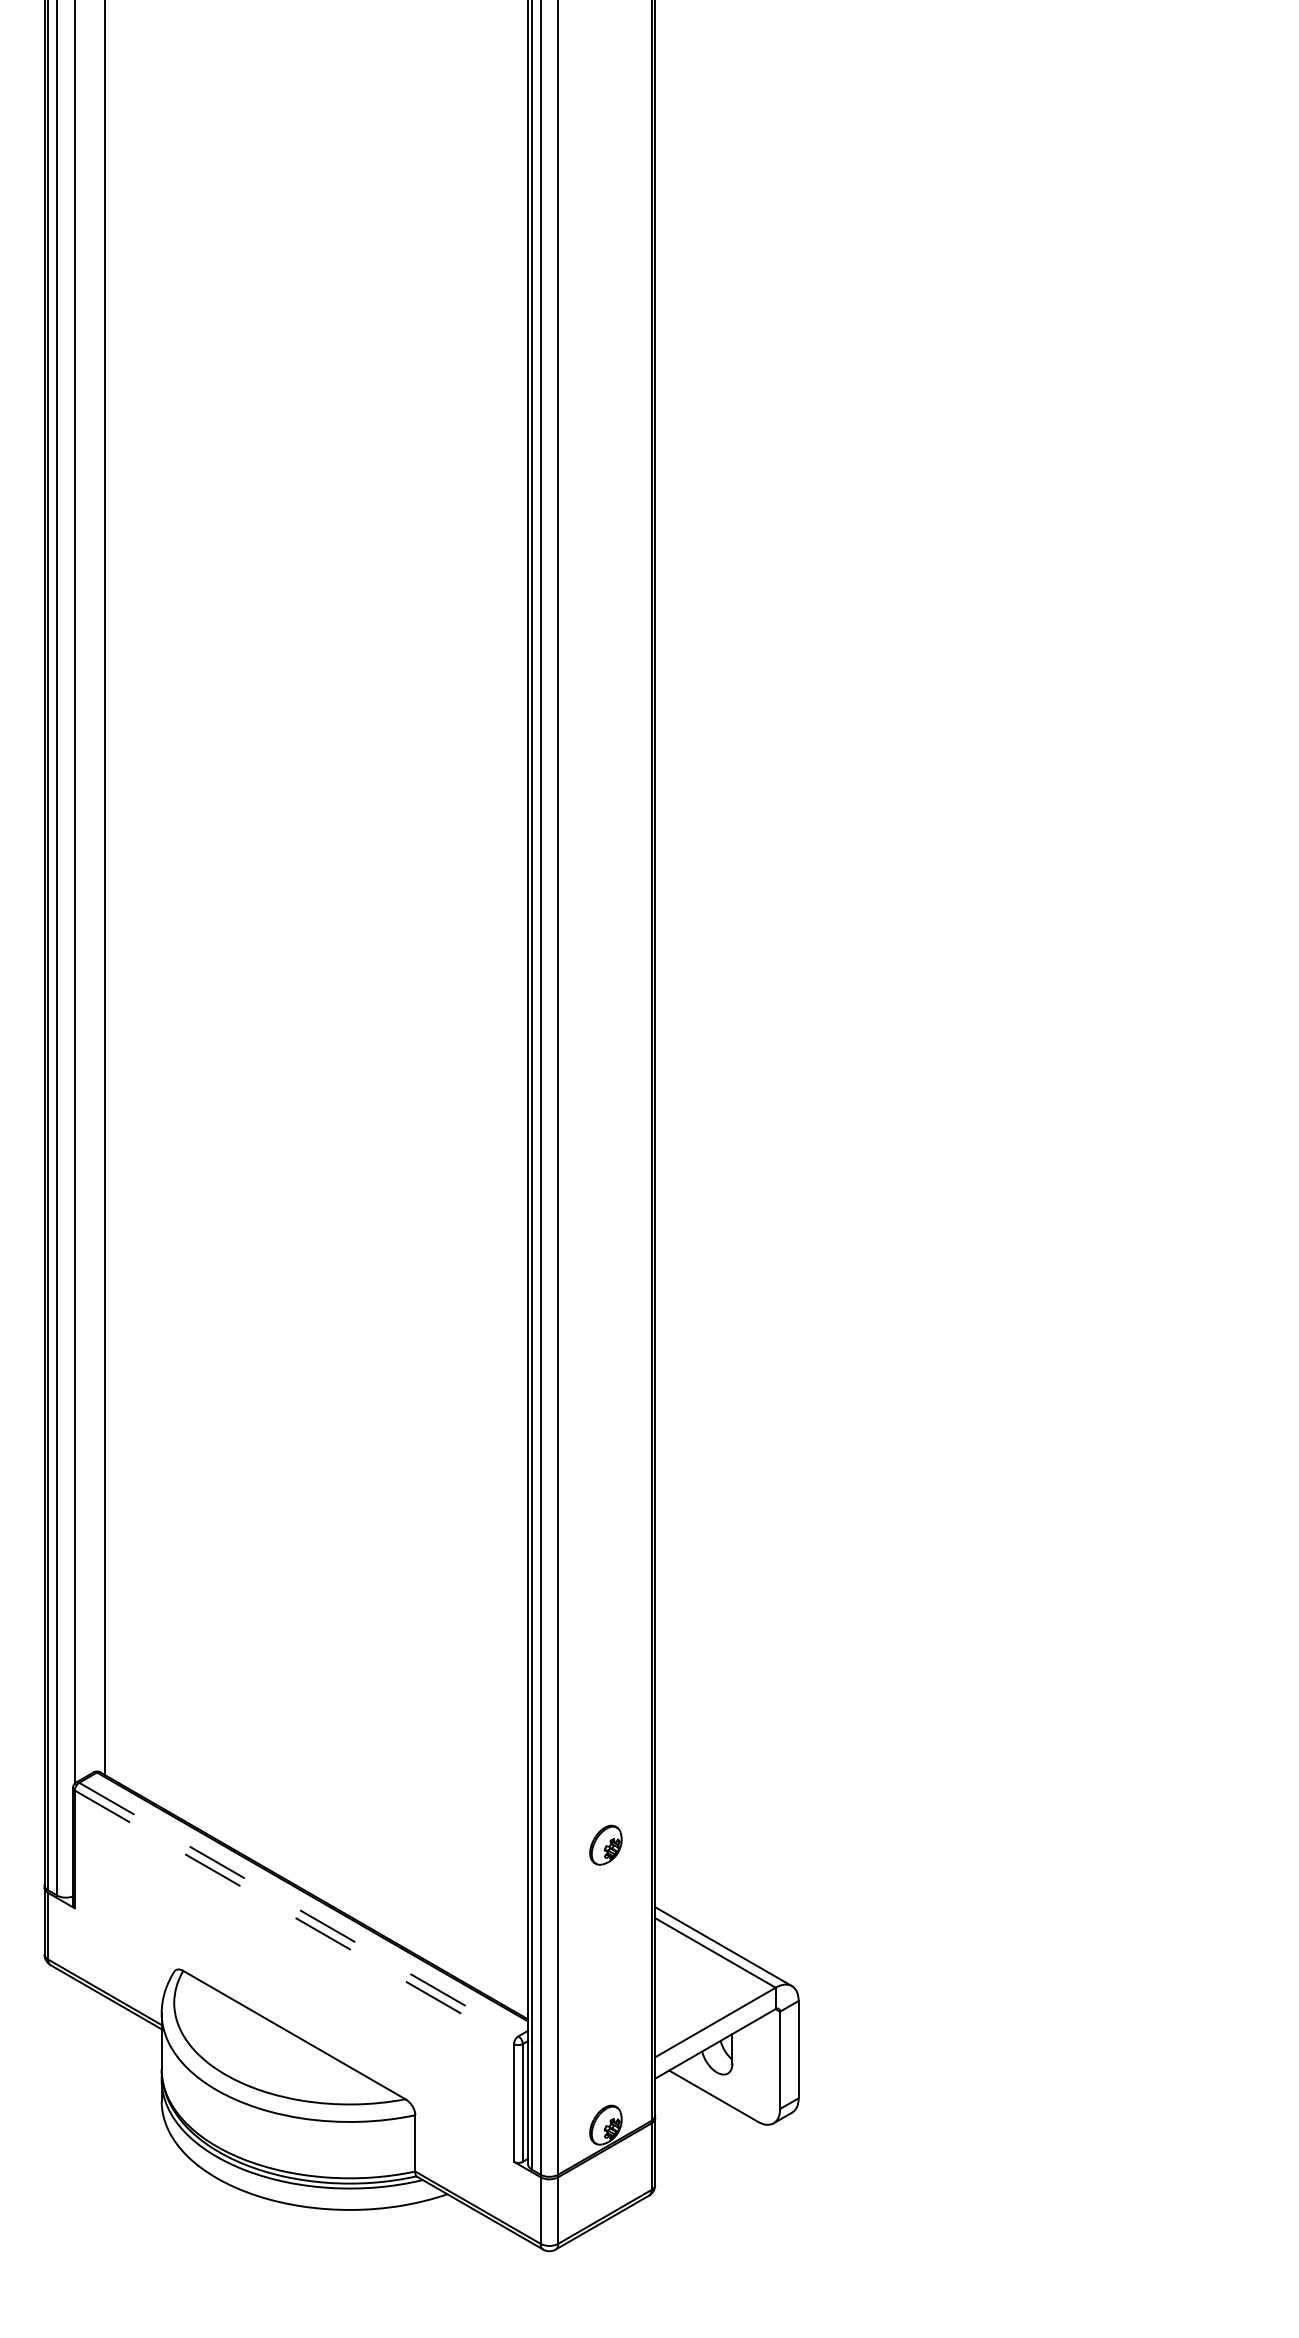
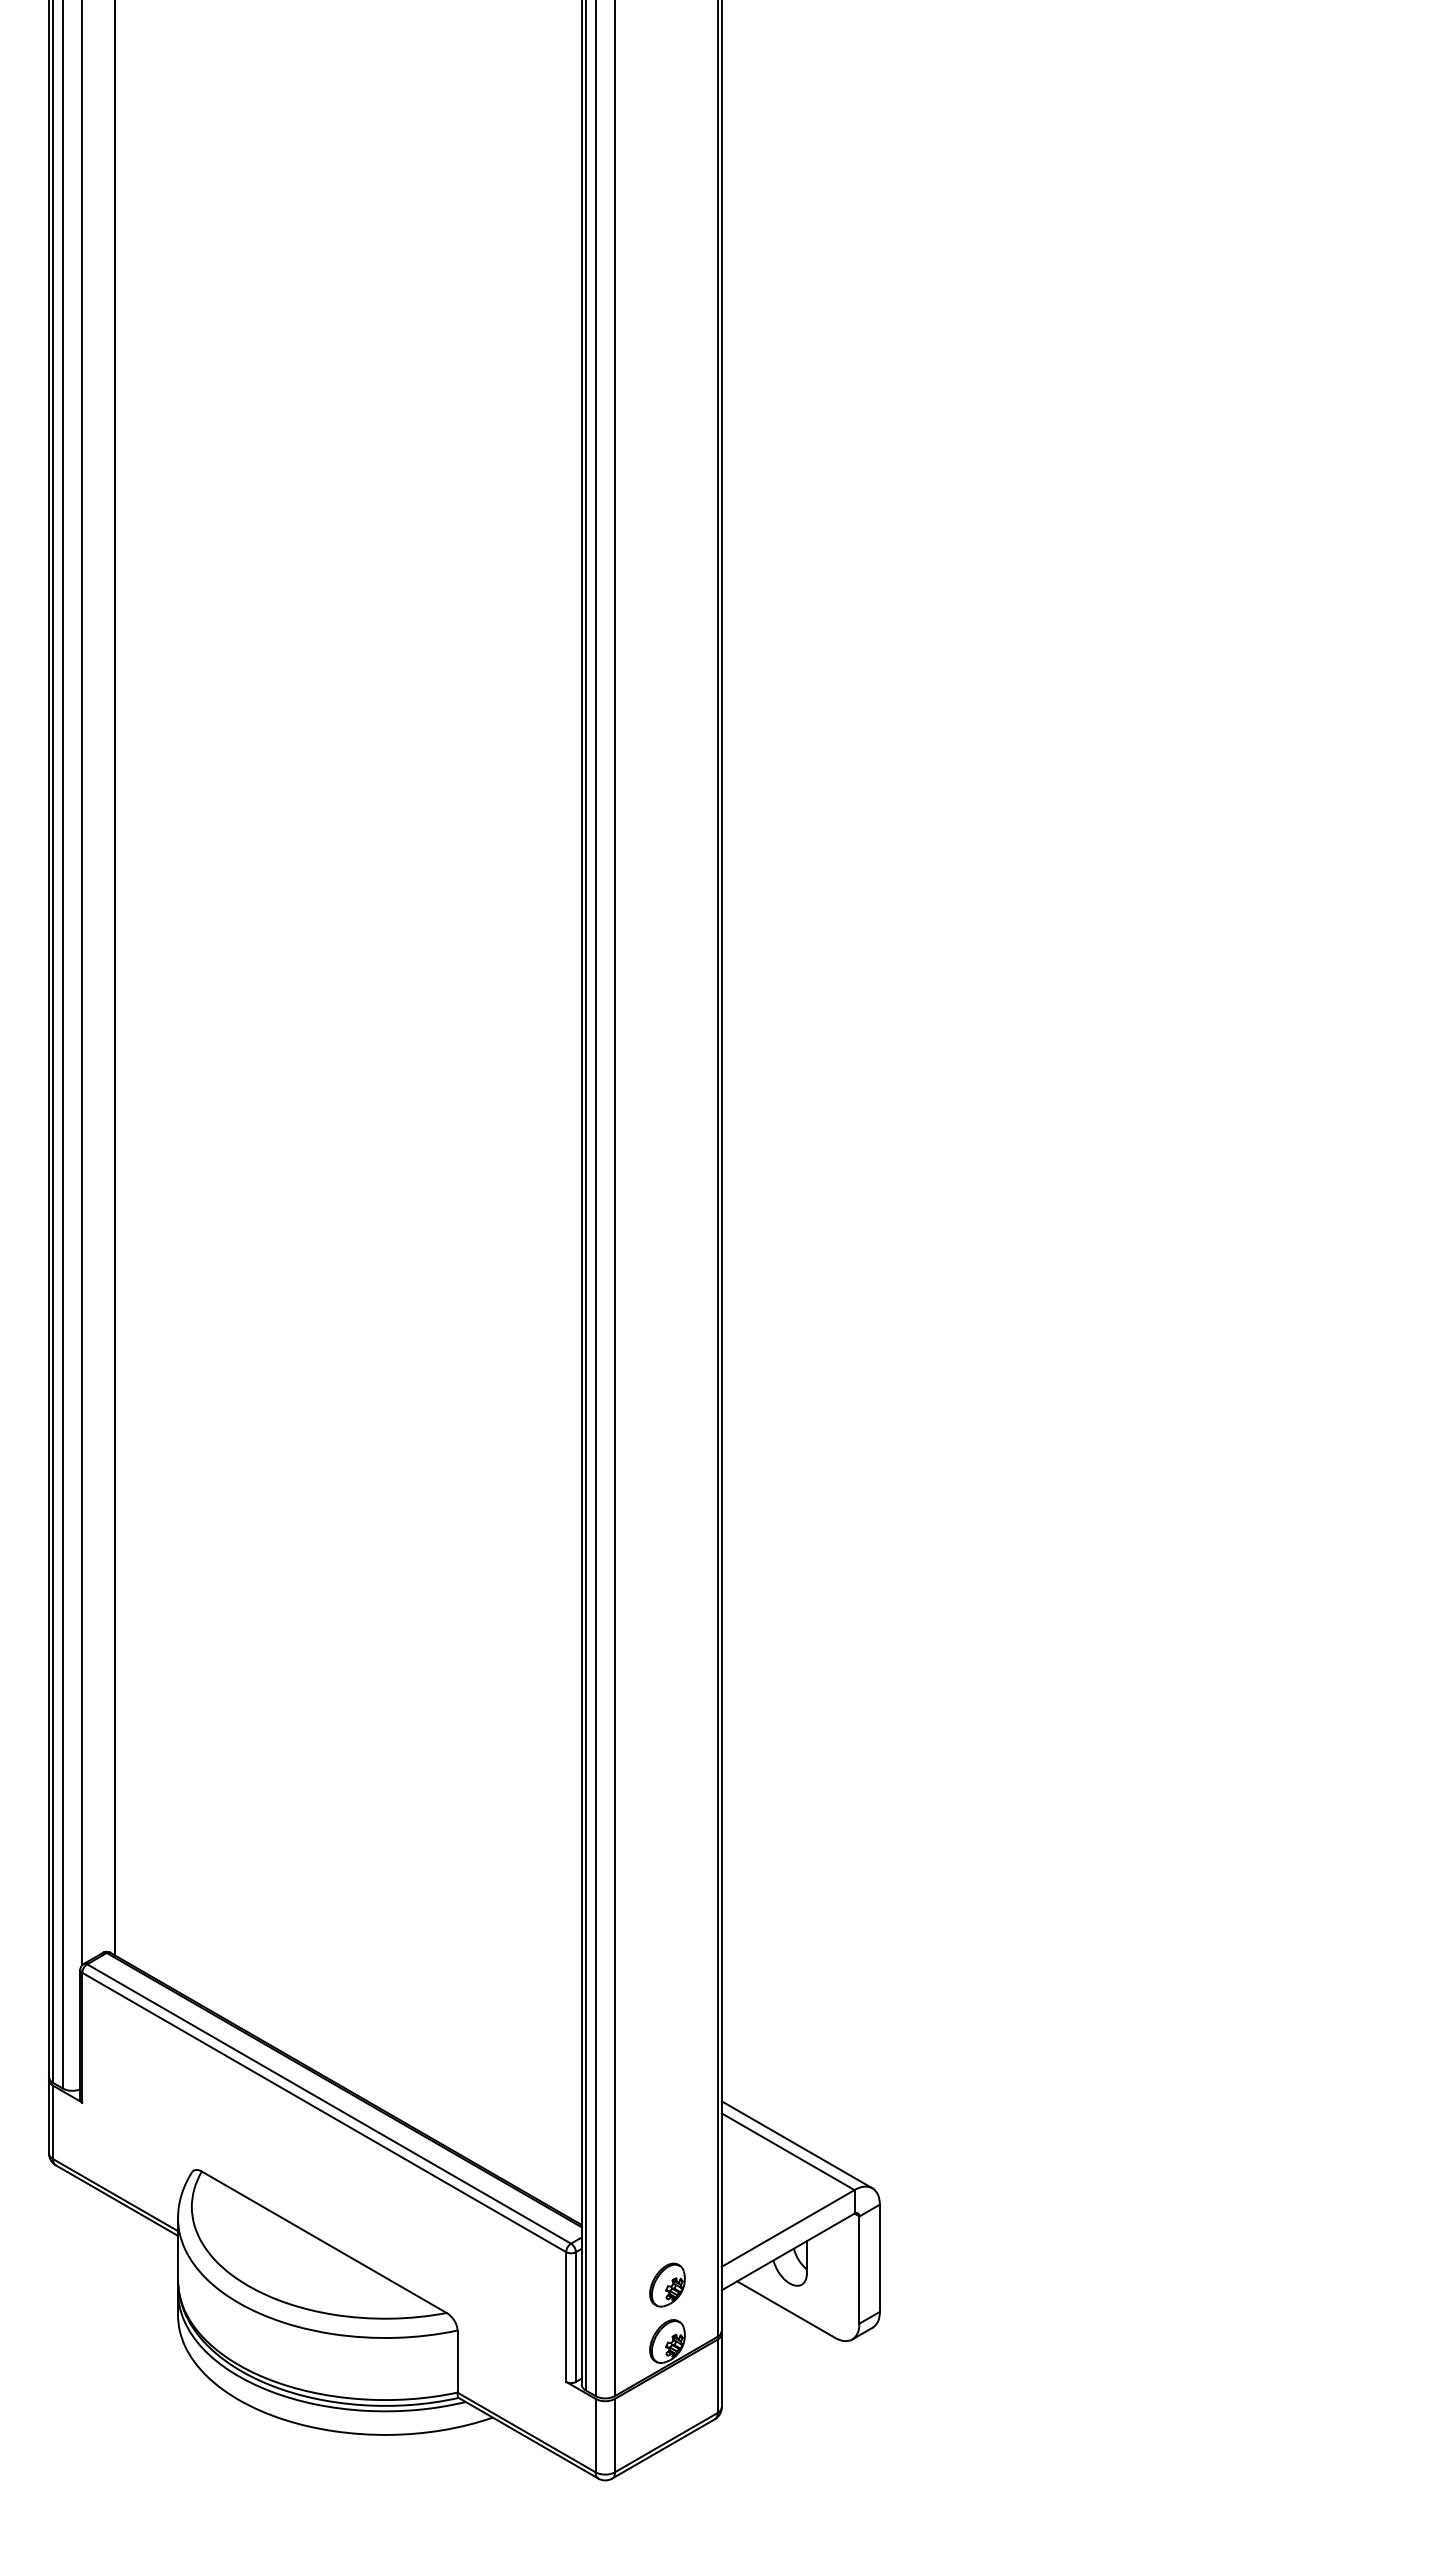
part: (605, 1844) -> (667, 2284), moved
line: (299, 1910) -> (329, 2104), dashed -> solid
line: (294, 1917) -> (324, 2112), dashed -> solid

